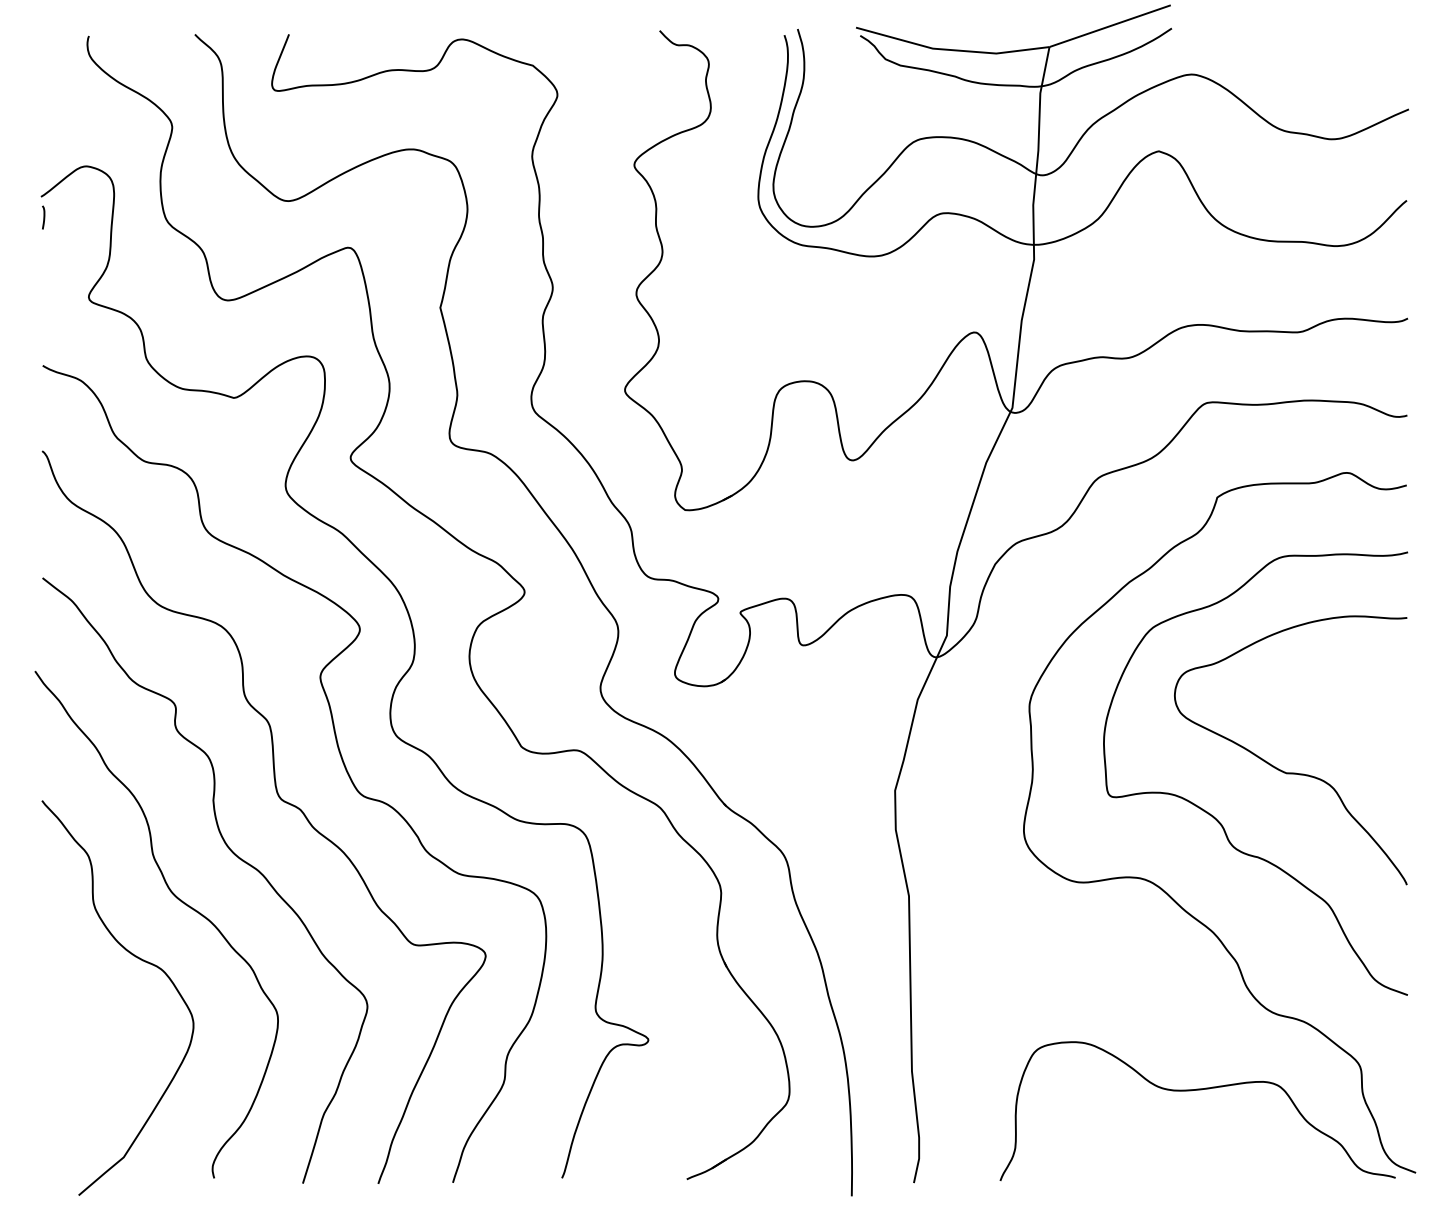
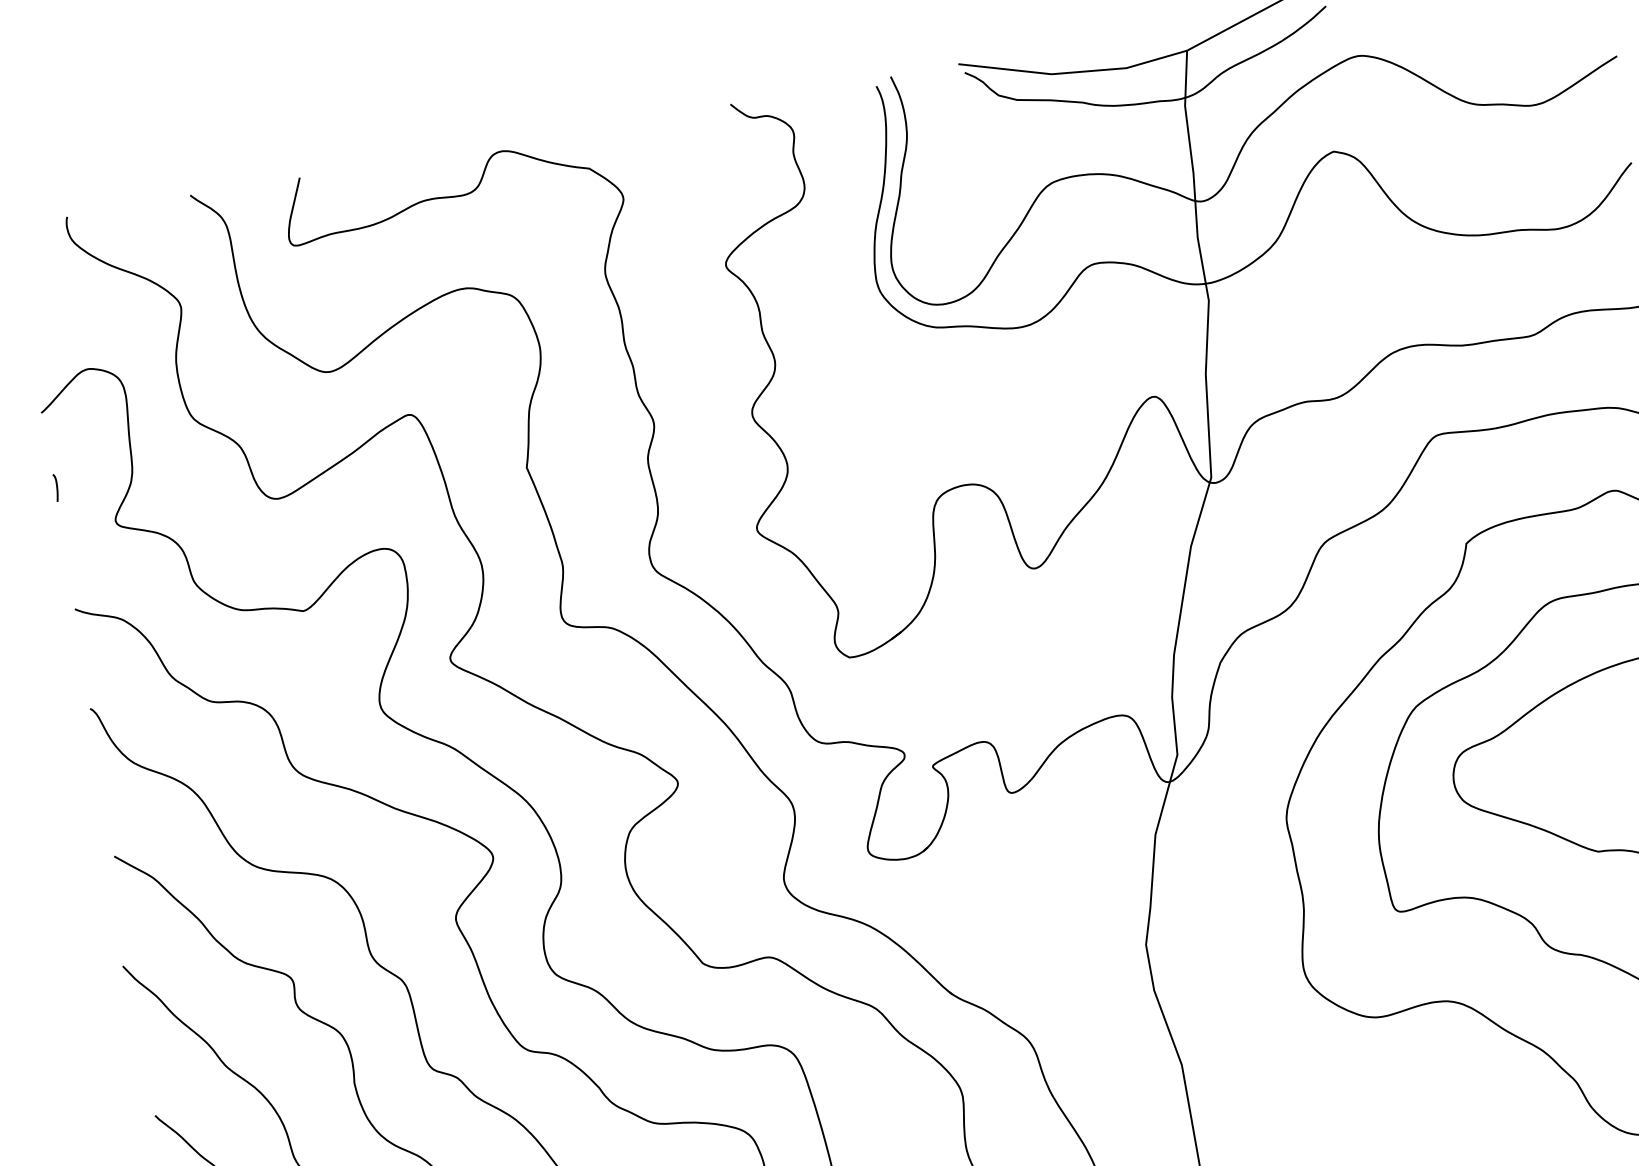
curve: (43, 217) -> (56, 487), moved

